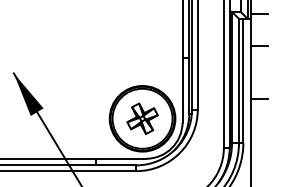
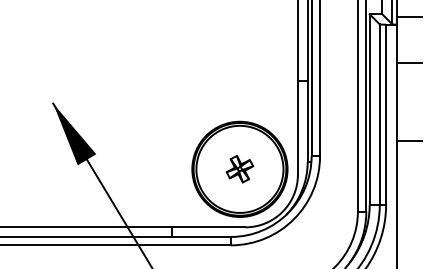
part: (142, 118) -> (239, 168), size x0.6

